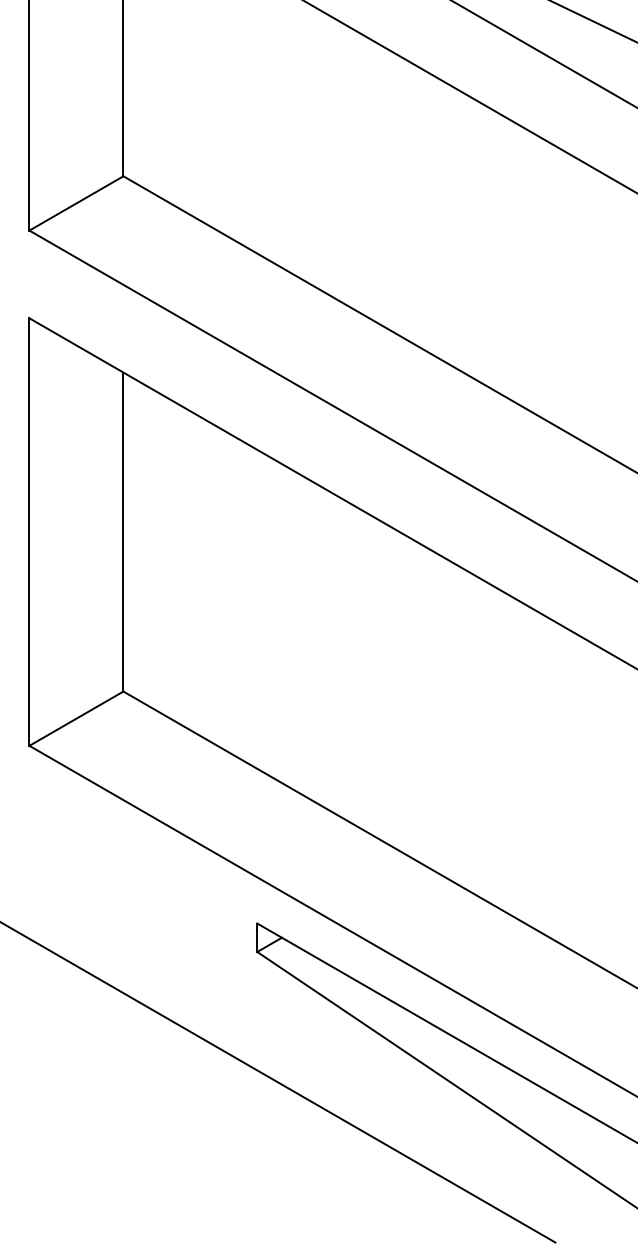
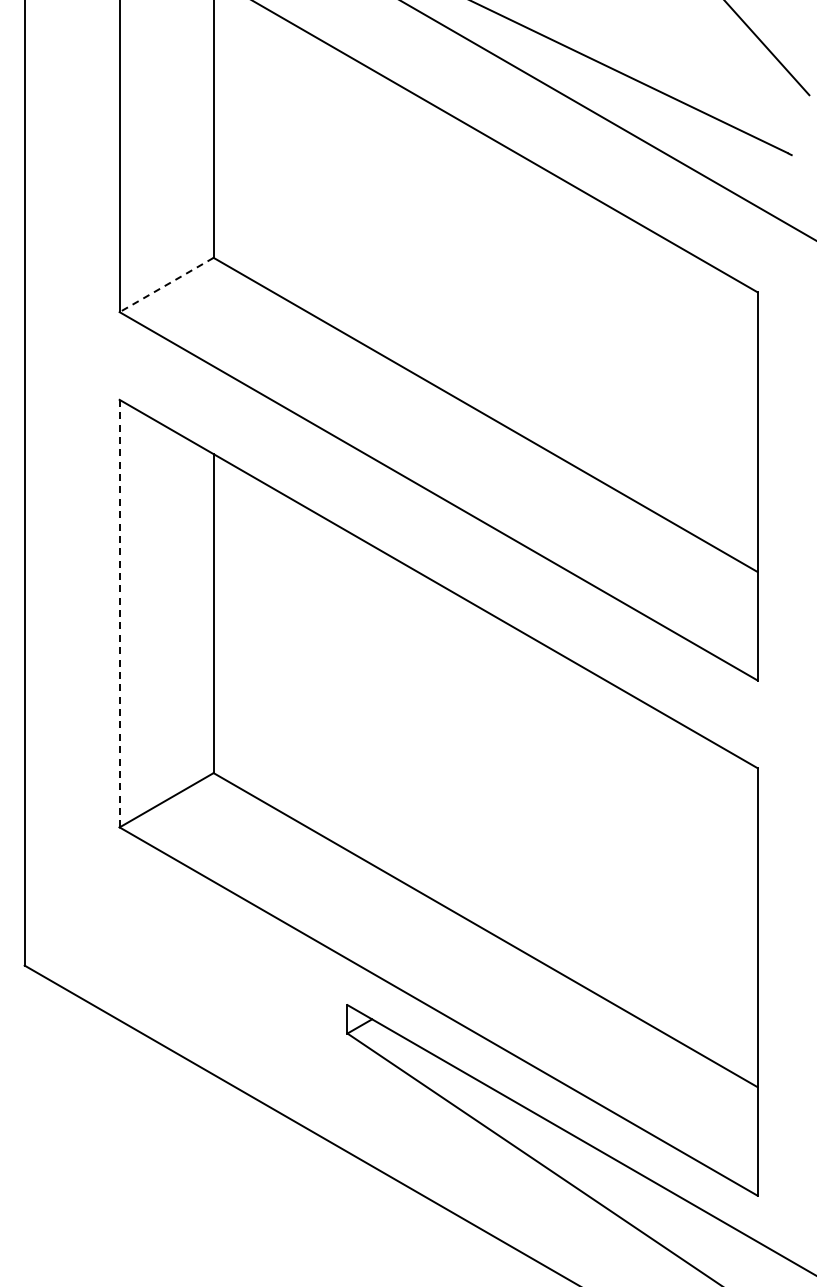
line: (76, 203) -> (166, 285), solid -> dashed
line: (29, 531) -> (119, 613), solid -> dashed

